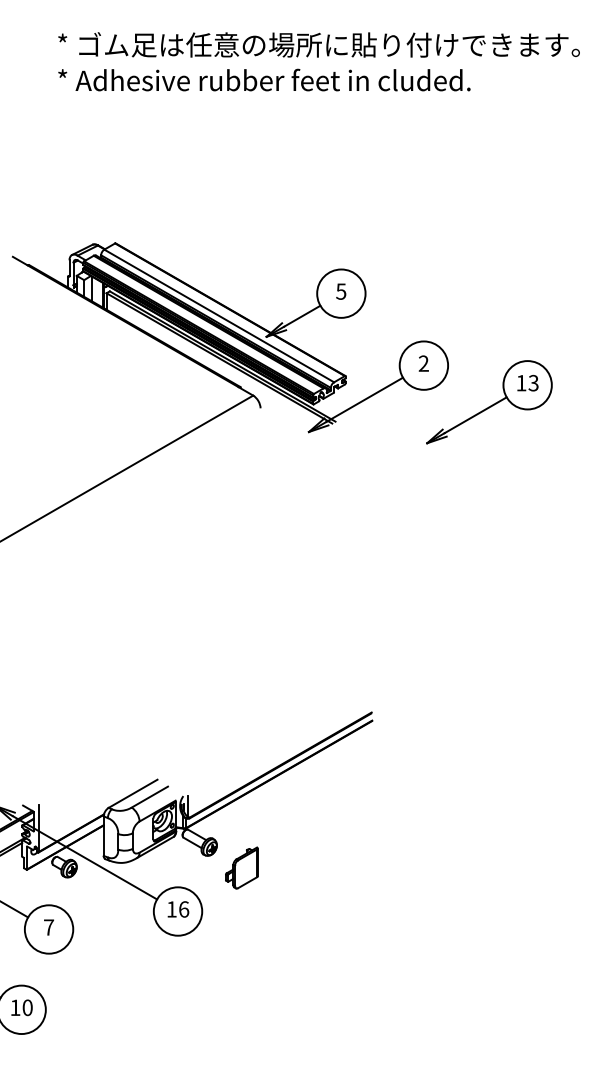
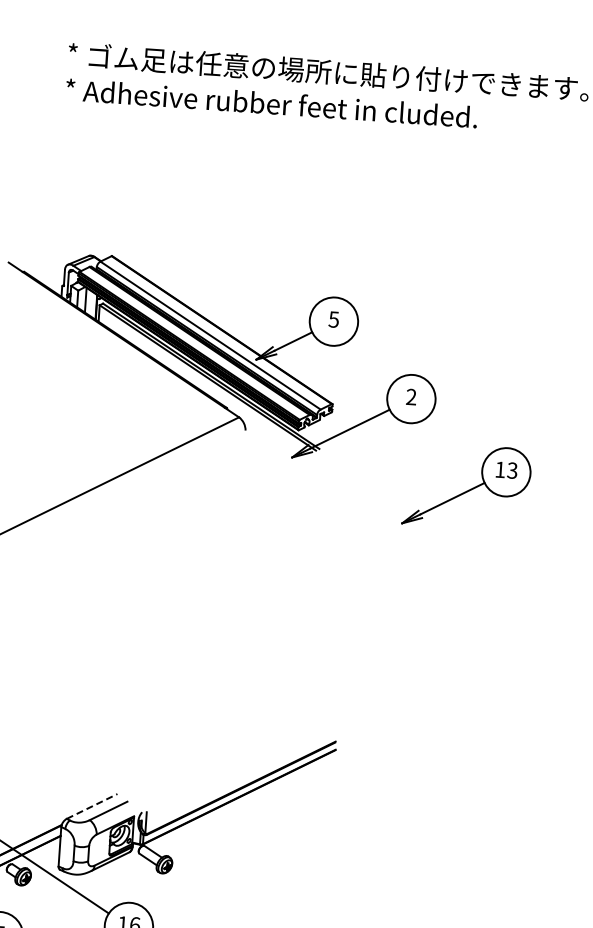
part: (489, 402) -> (467, 486), moved
line: (133, 793) -> (92, 806), solid -> dashed
part: (241, 867) -> (195, 887), removed

